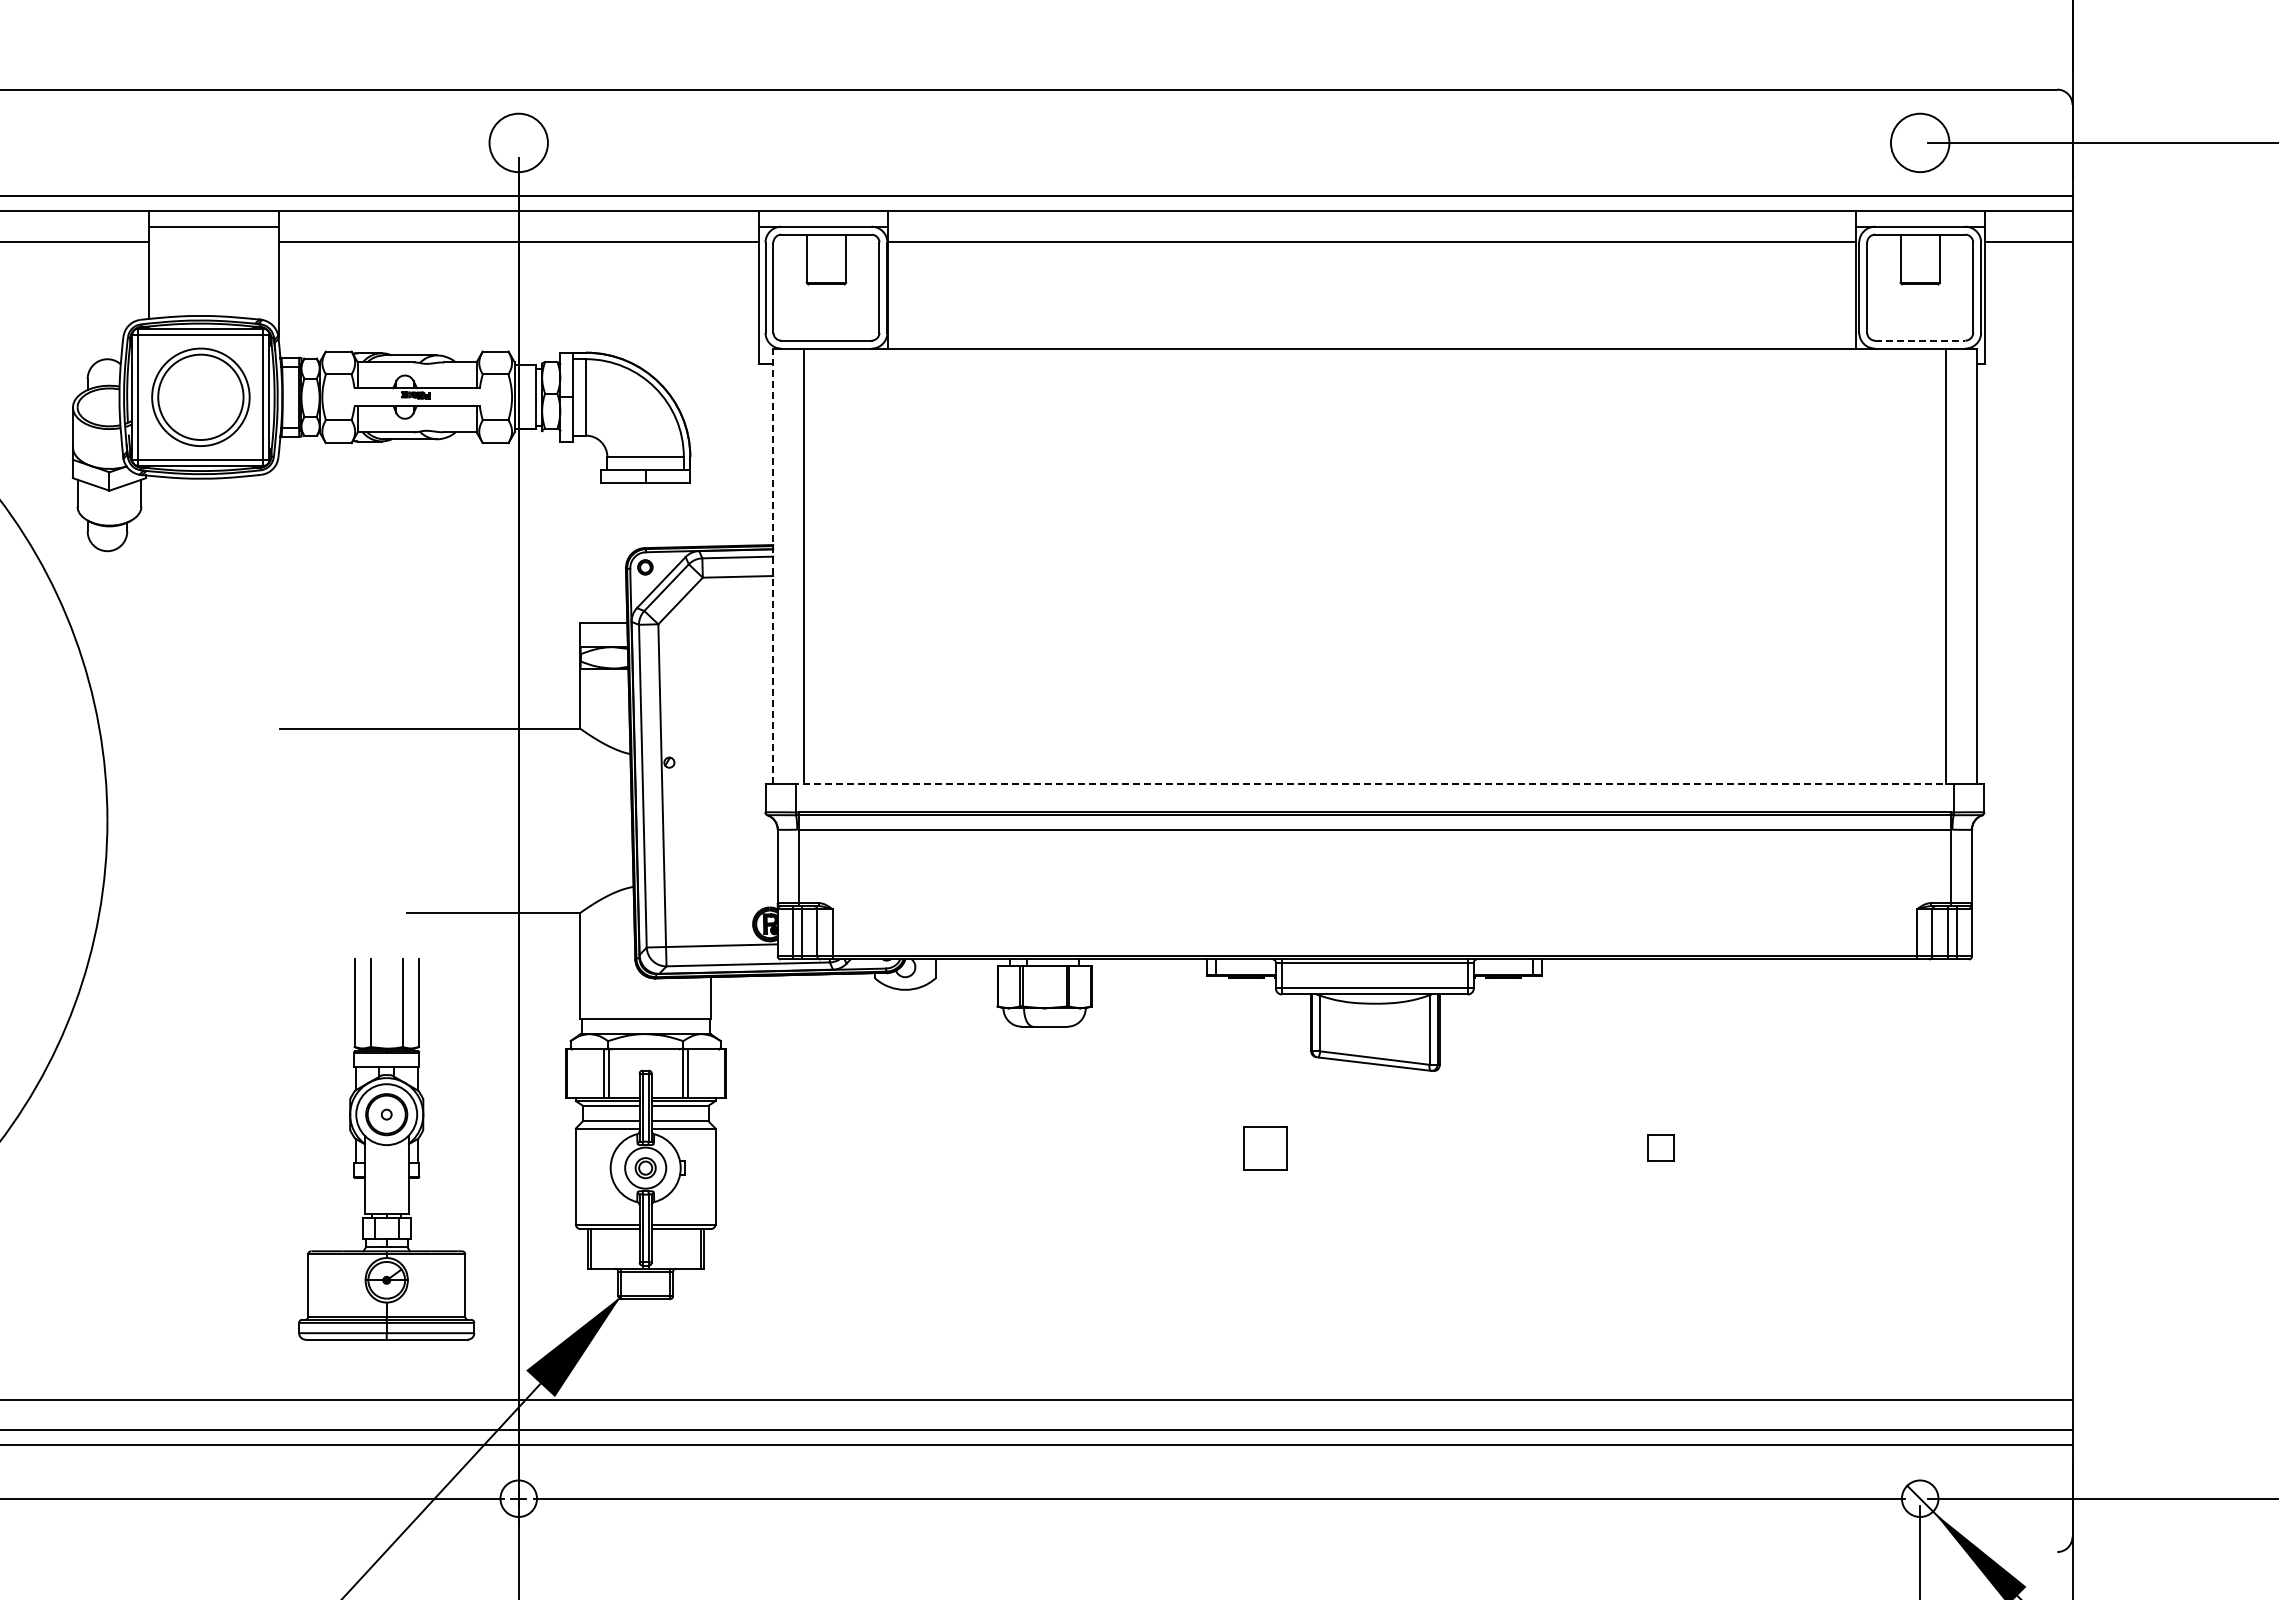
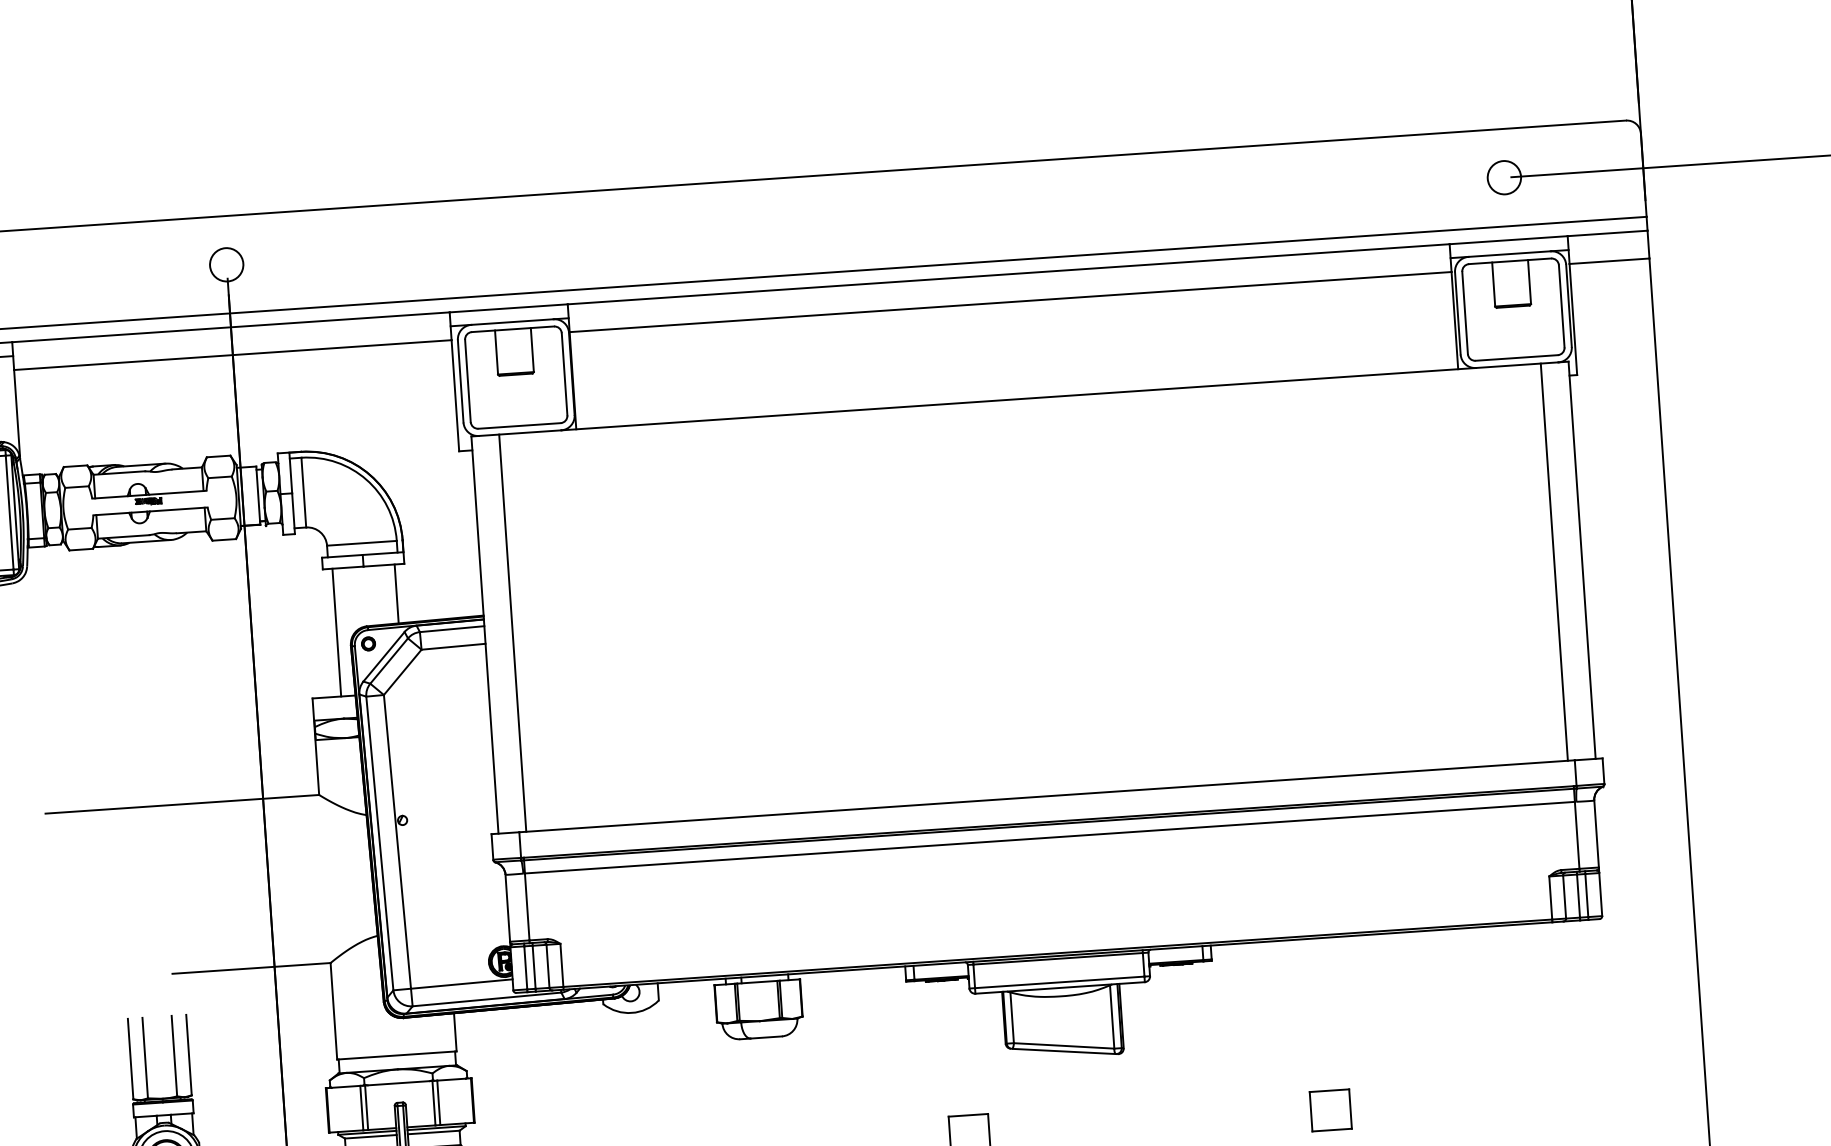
circle: (518, 142) -> (226, 264), size x0.62
circle: (1919, 142) -> (1503, 177), size x0.62
line: (1920, 340) -> (1516, 357), dashed -> solid
line: (679, 514) -> (396, 593), added
line: (611, 552) -> (336, 632), added
line: (773, 566) -> (485, 635), dashed -> solid
line: (1374, 784) -> (1046, 796), dashed -> solid
part: (1661, 1148) -> (1331, 1110), size x1.67

